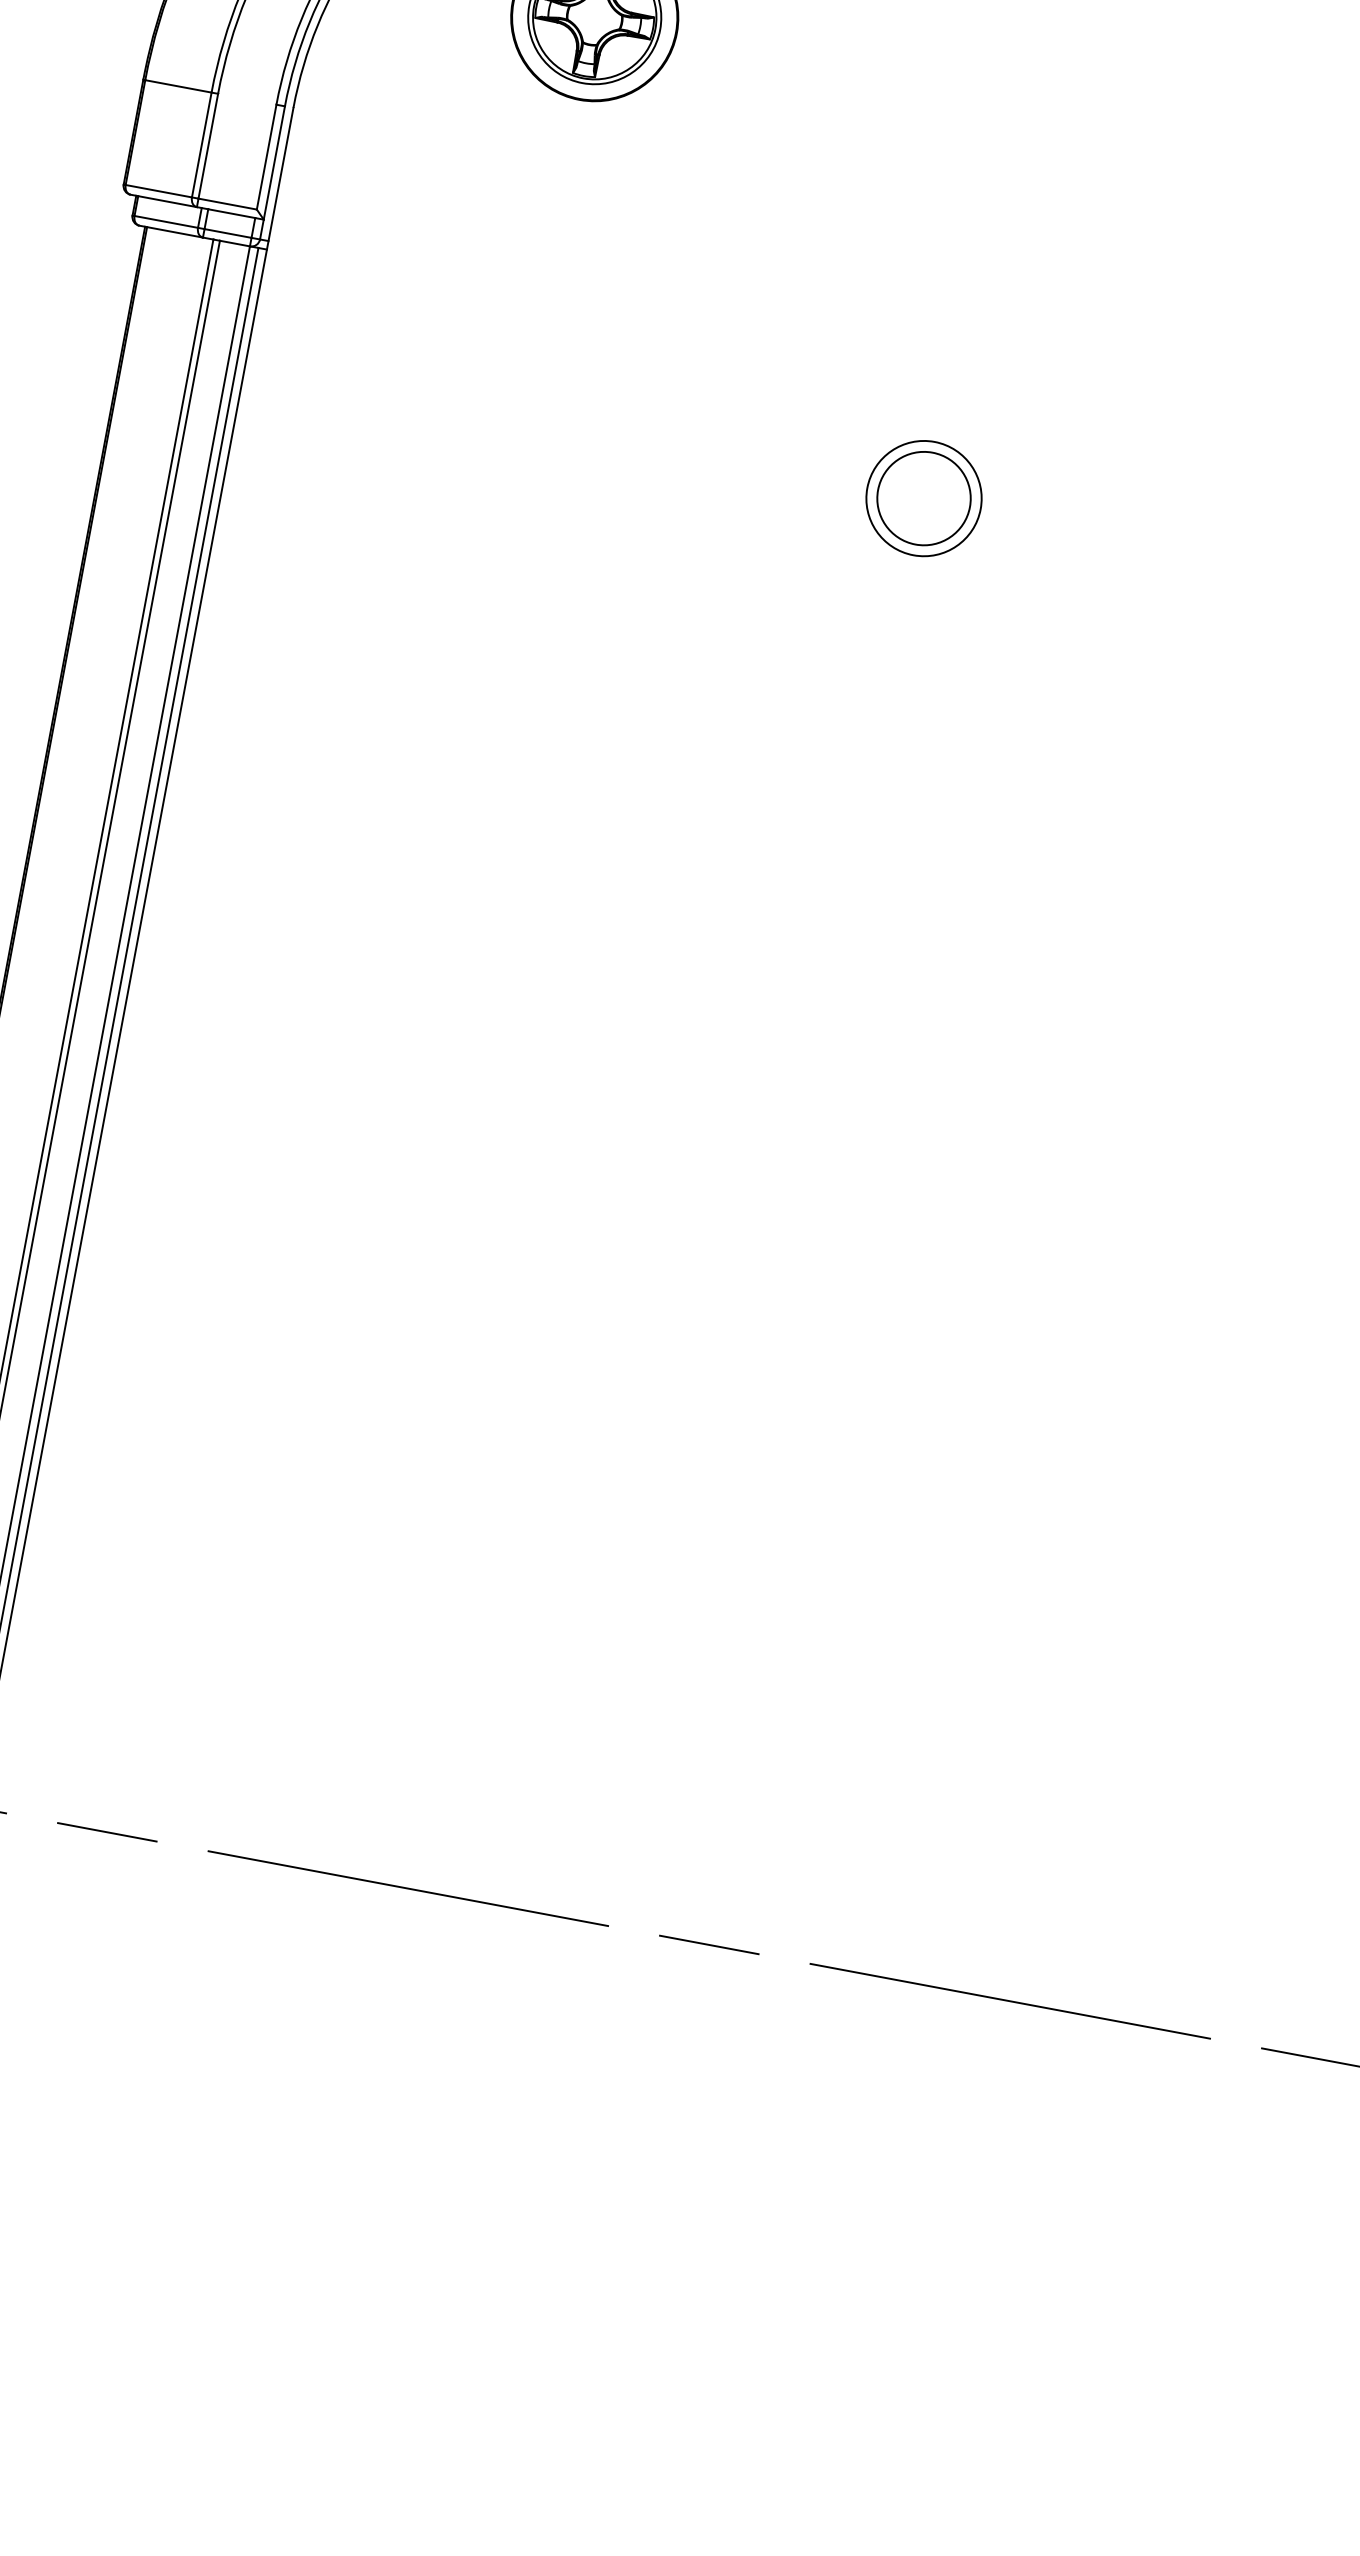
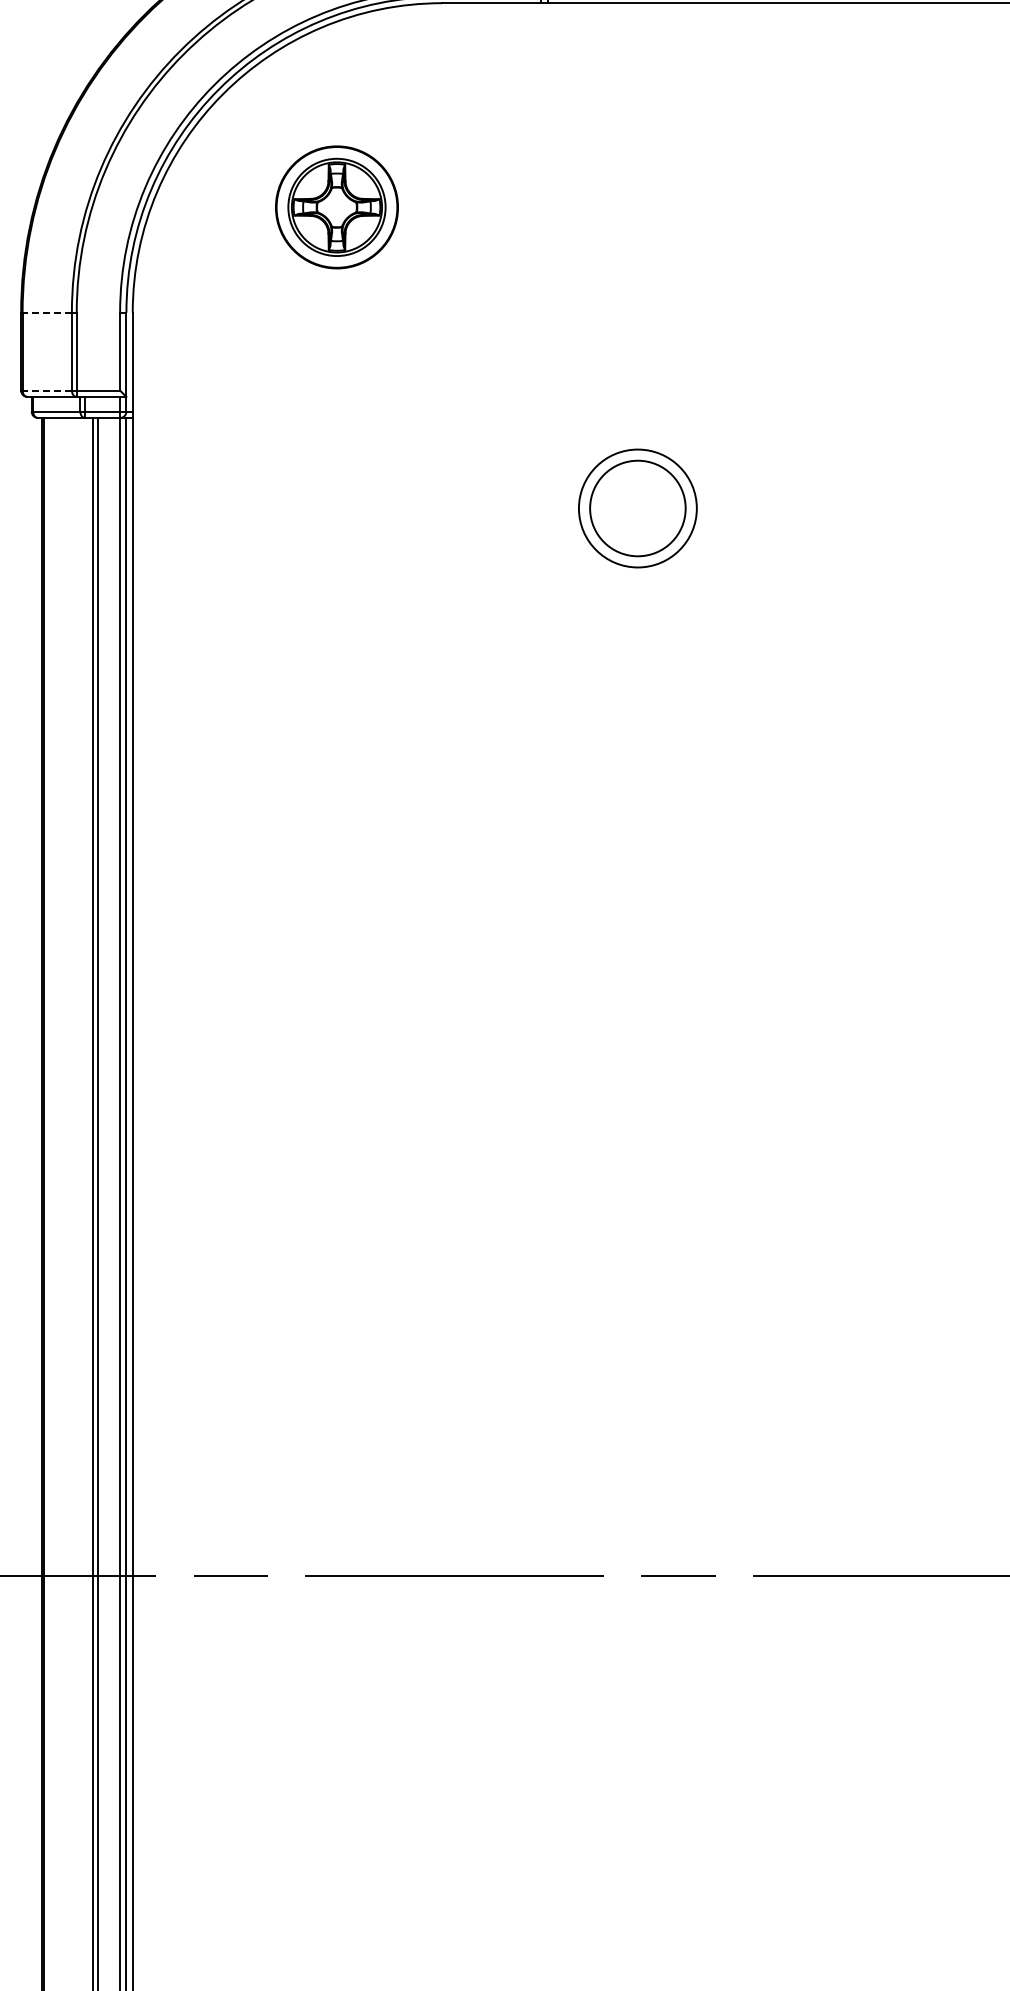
line: (178, 86) -> (47, 312), solid -> dashed
line: (159, 191) -> (47, 390), solid -> dashed
part: (924, 498) -> (638, 508), size x1.4

